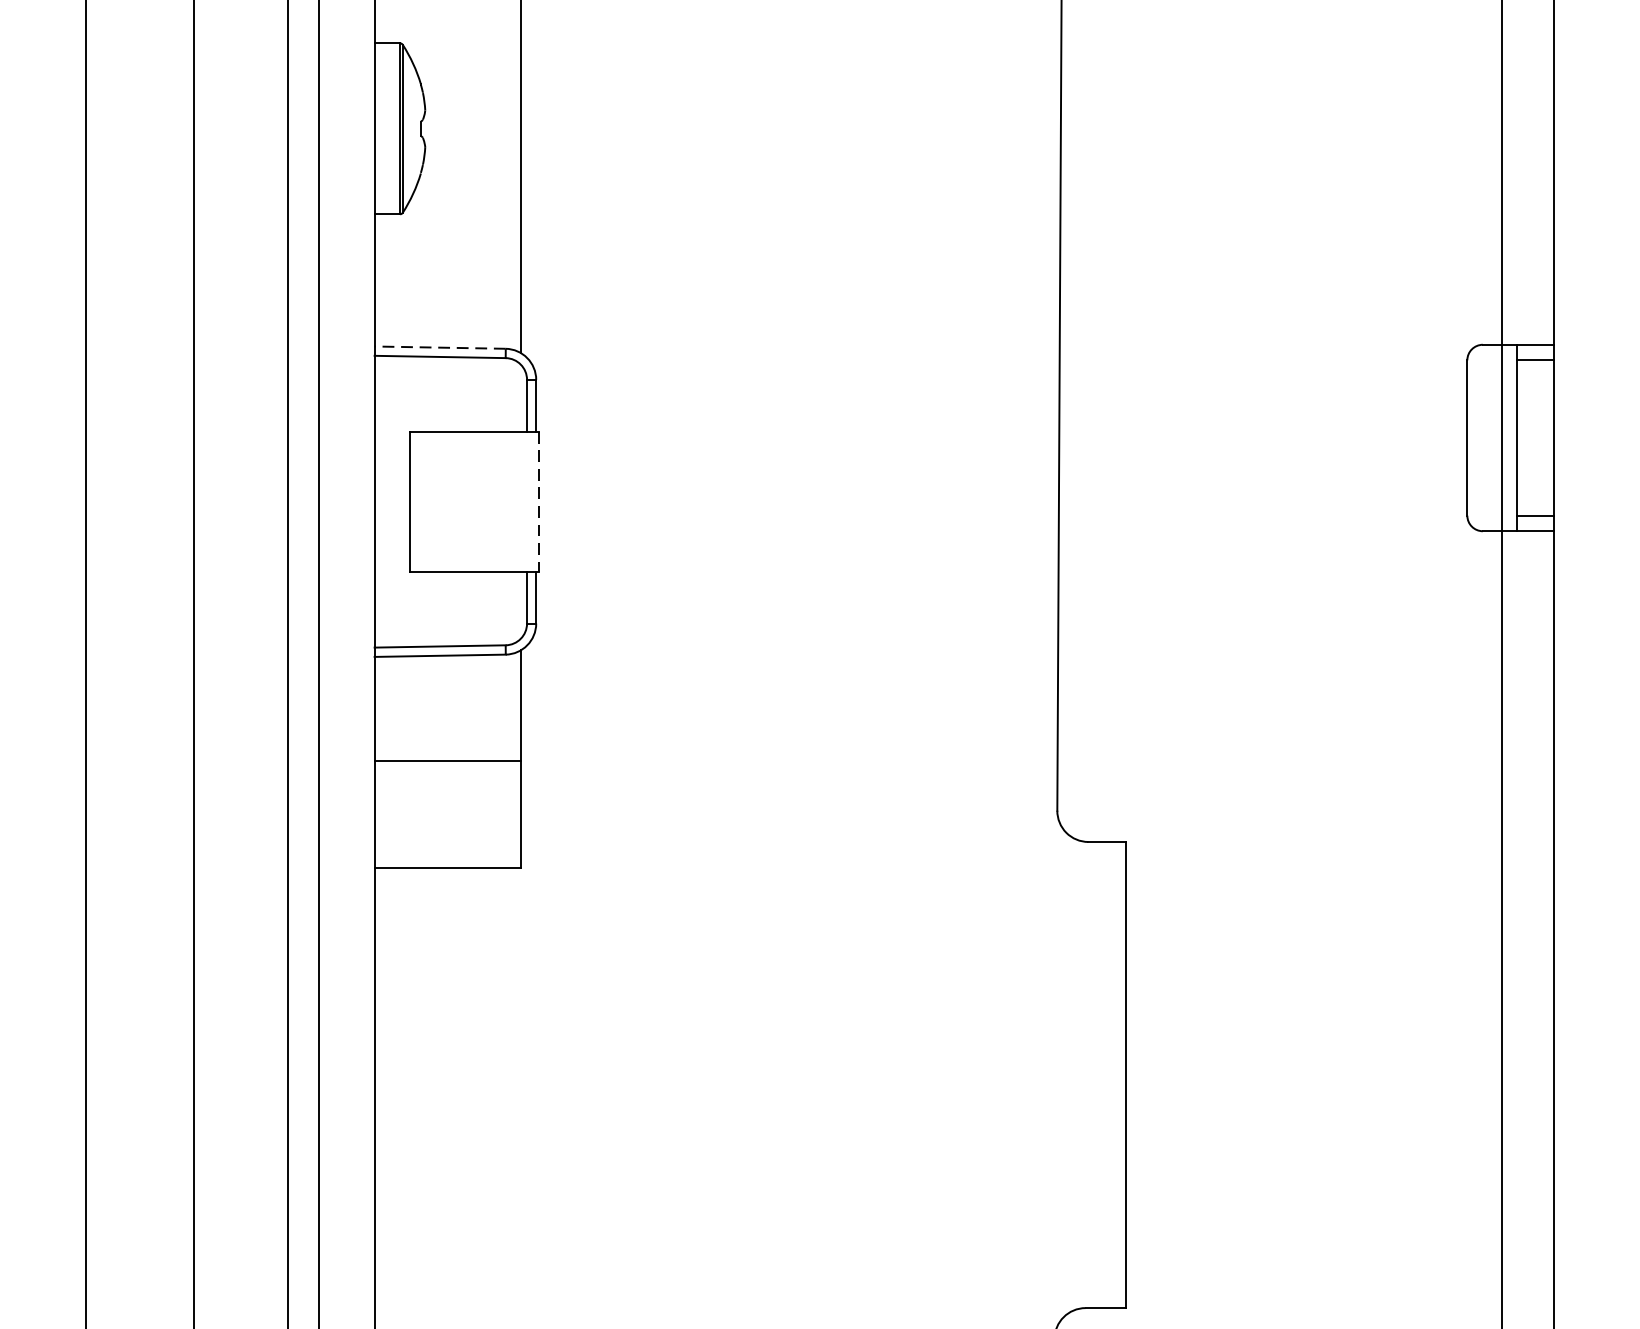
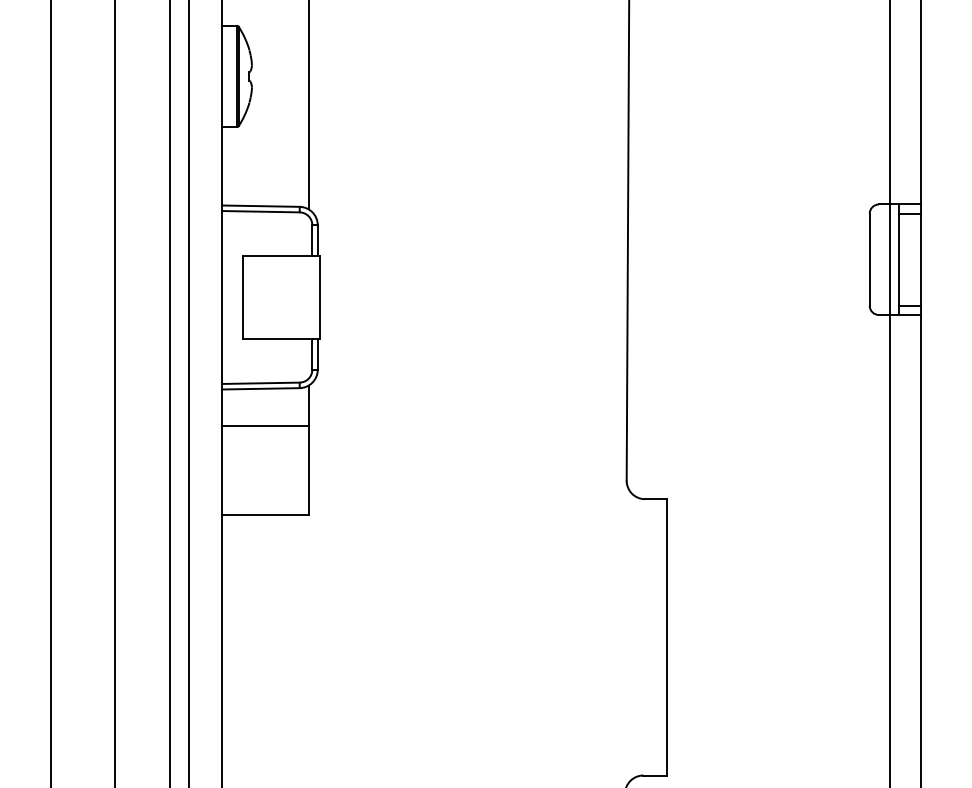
line: (439, 348) -> (260, 206), dashed -> solid
line: (539, 503) -> (319, 298), dashed -> solid
line: (448, 761) -> (265, 426), moved

